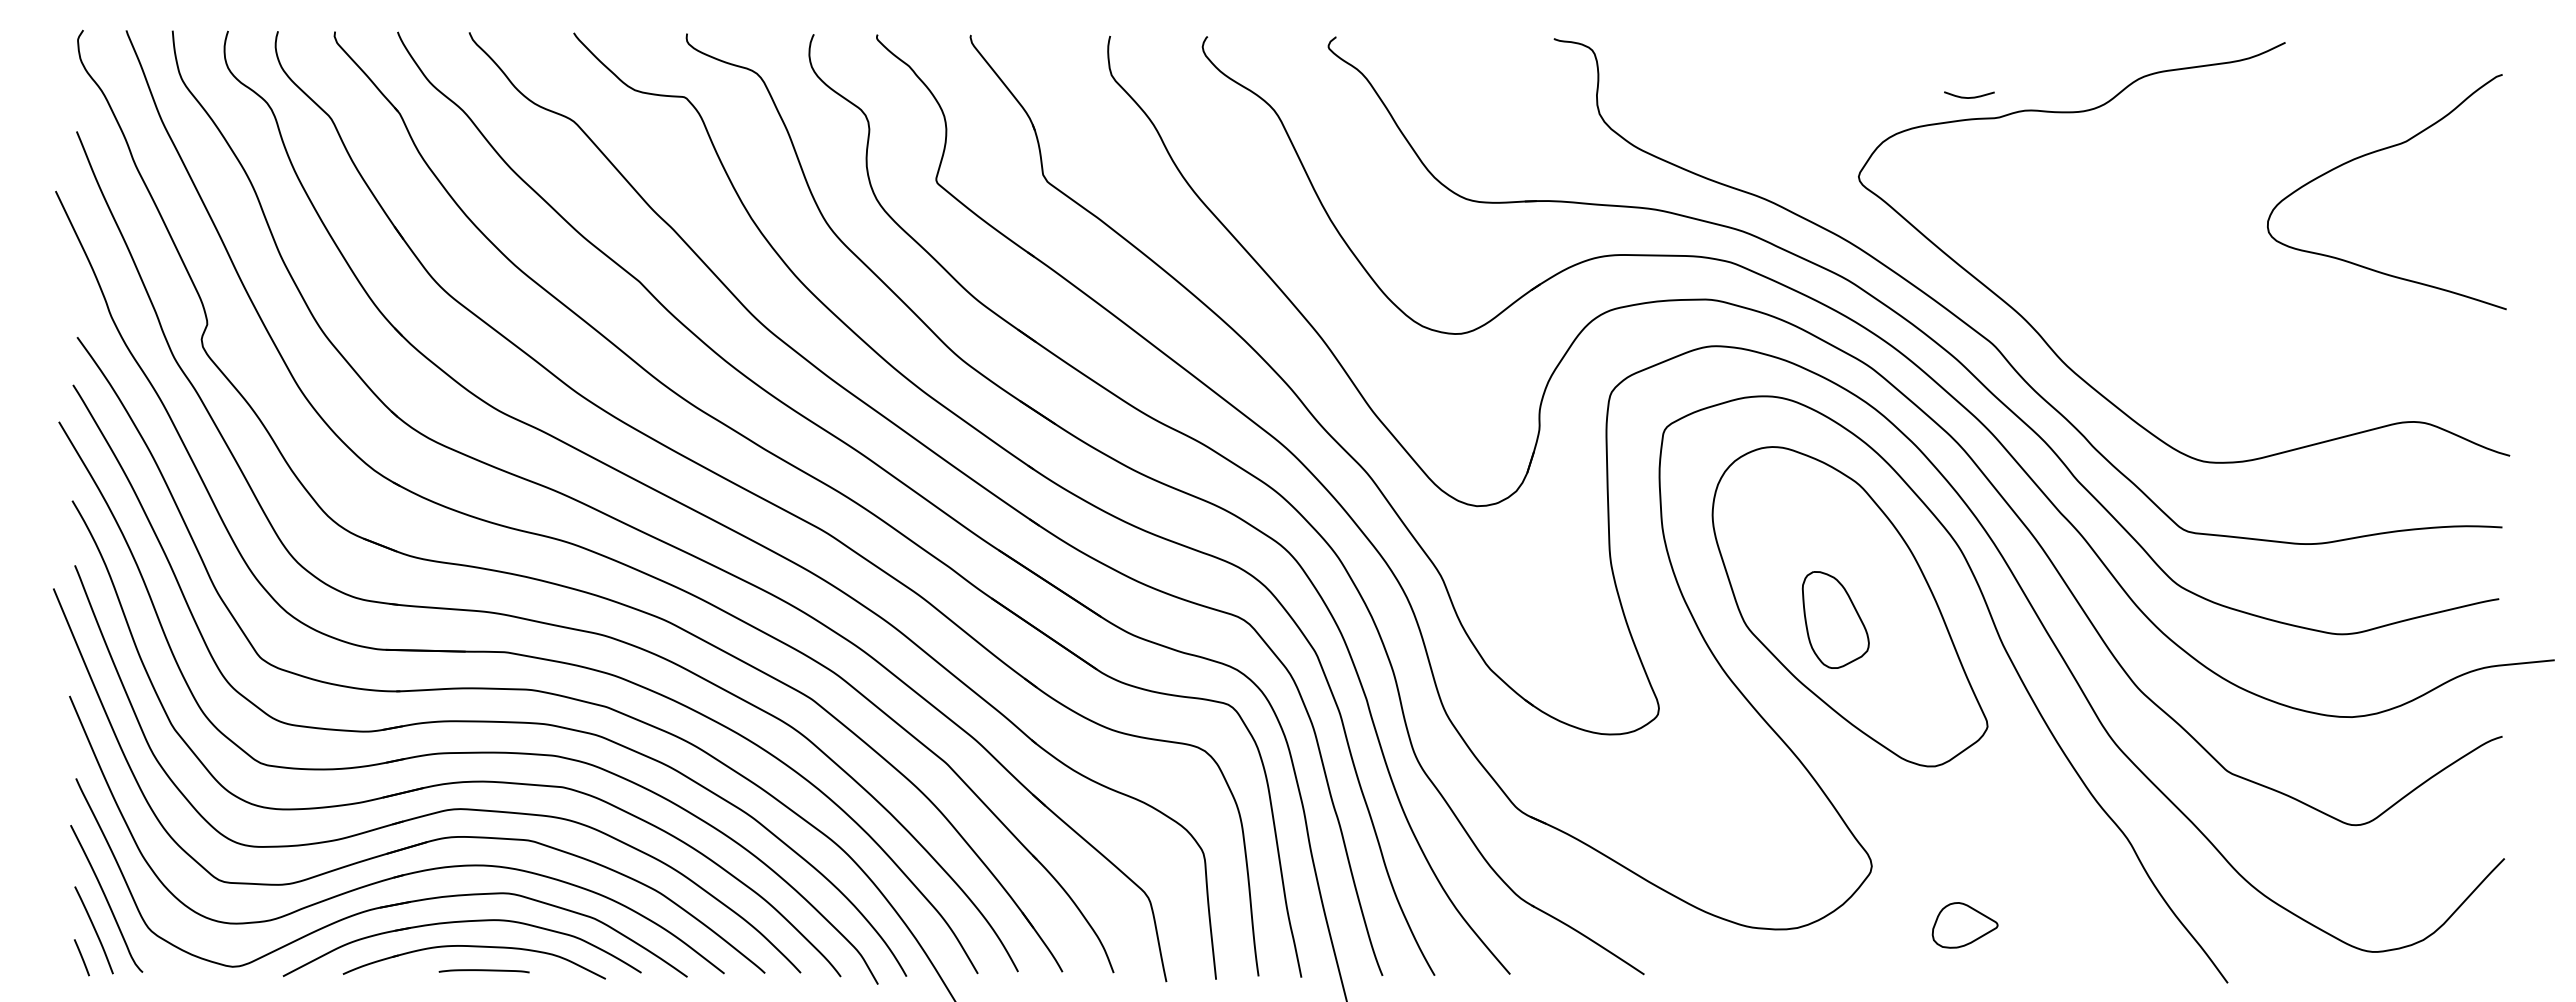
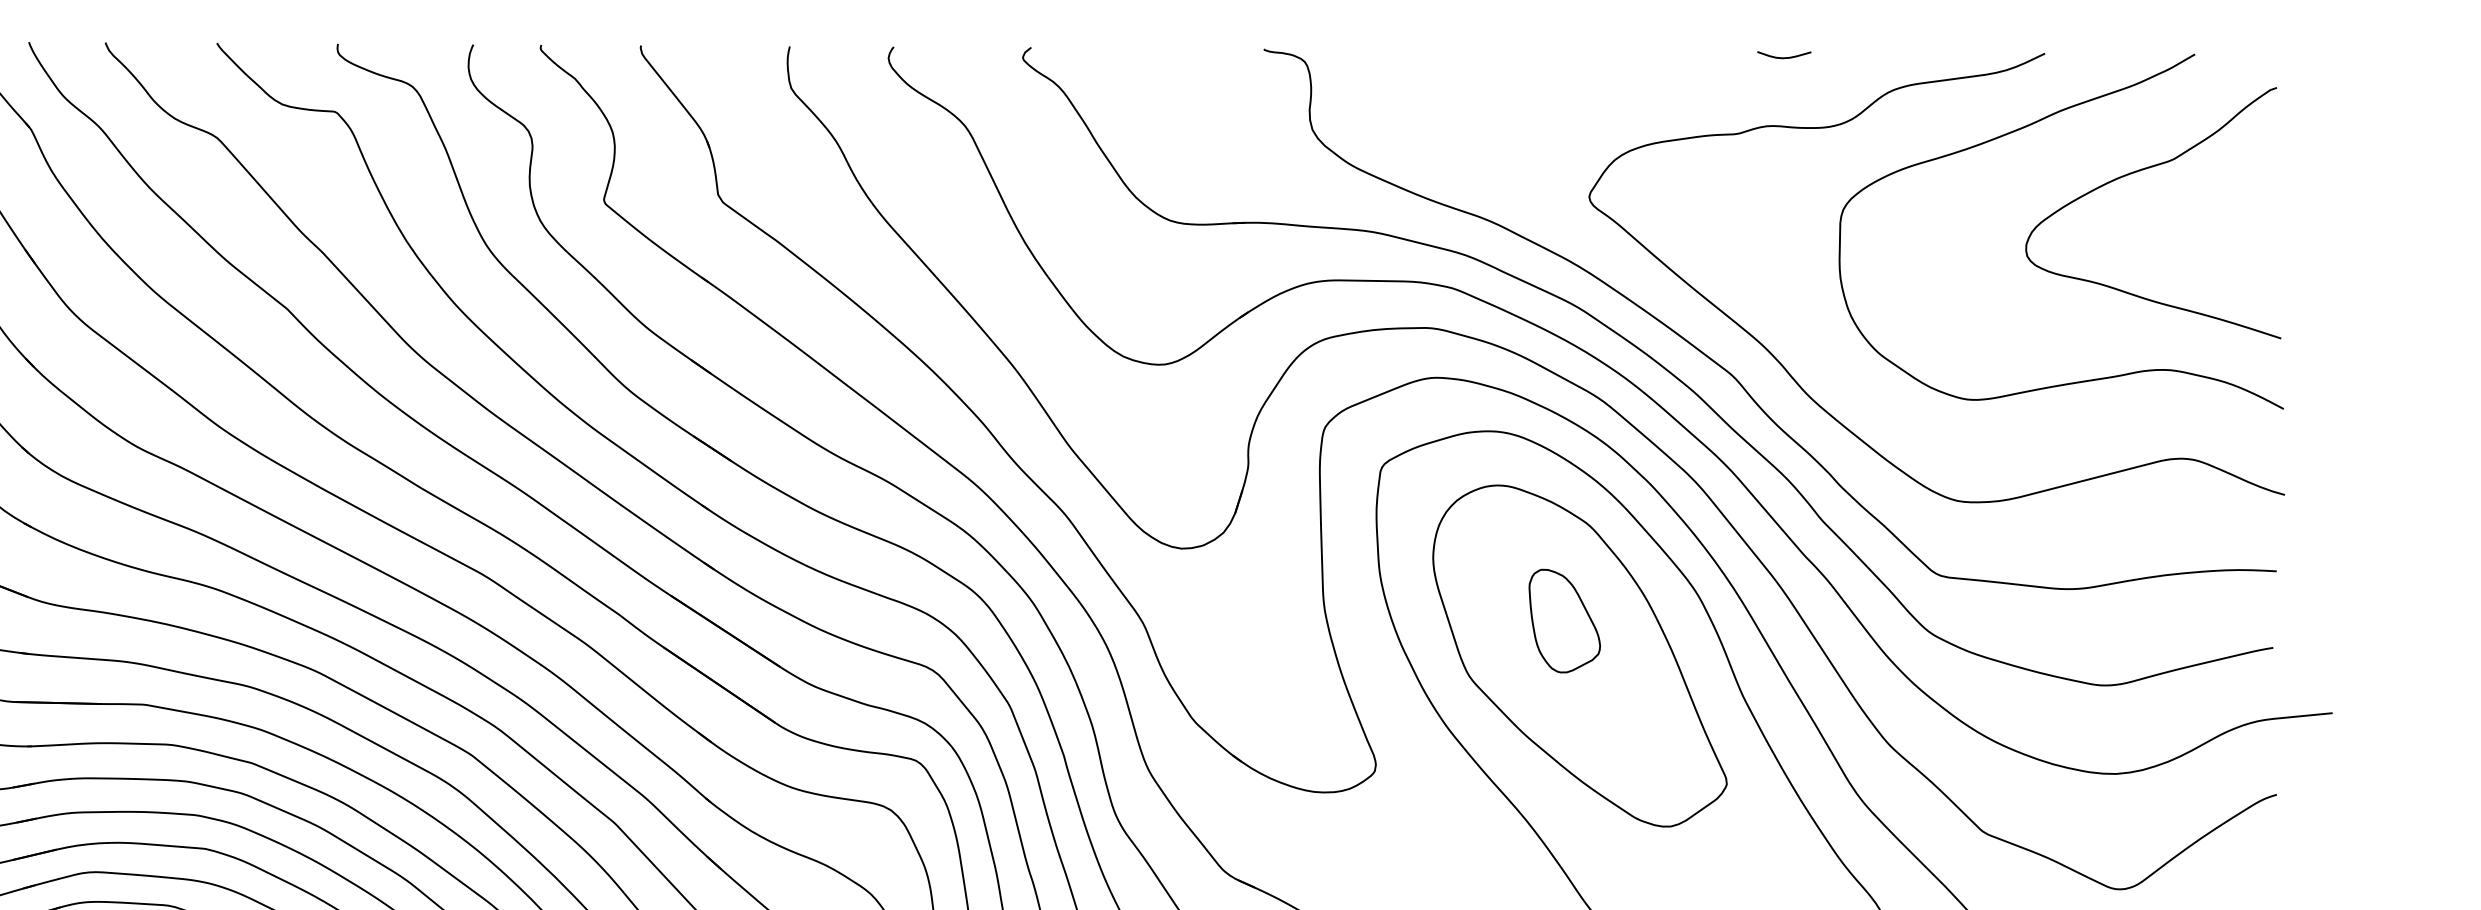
curve: (1971, 96) -> (1786, 56), moved
curve: (2264, 113) -> (2022, 129), added
part: (1835, 619) -> (1564, 620), moved

